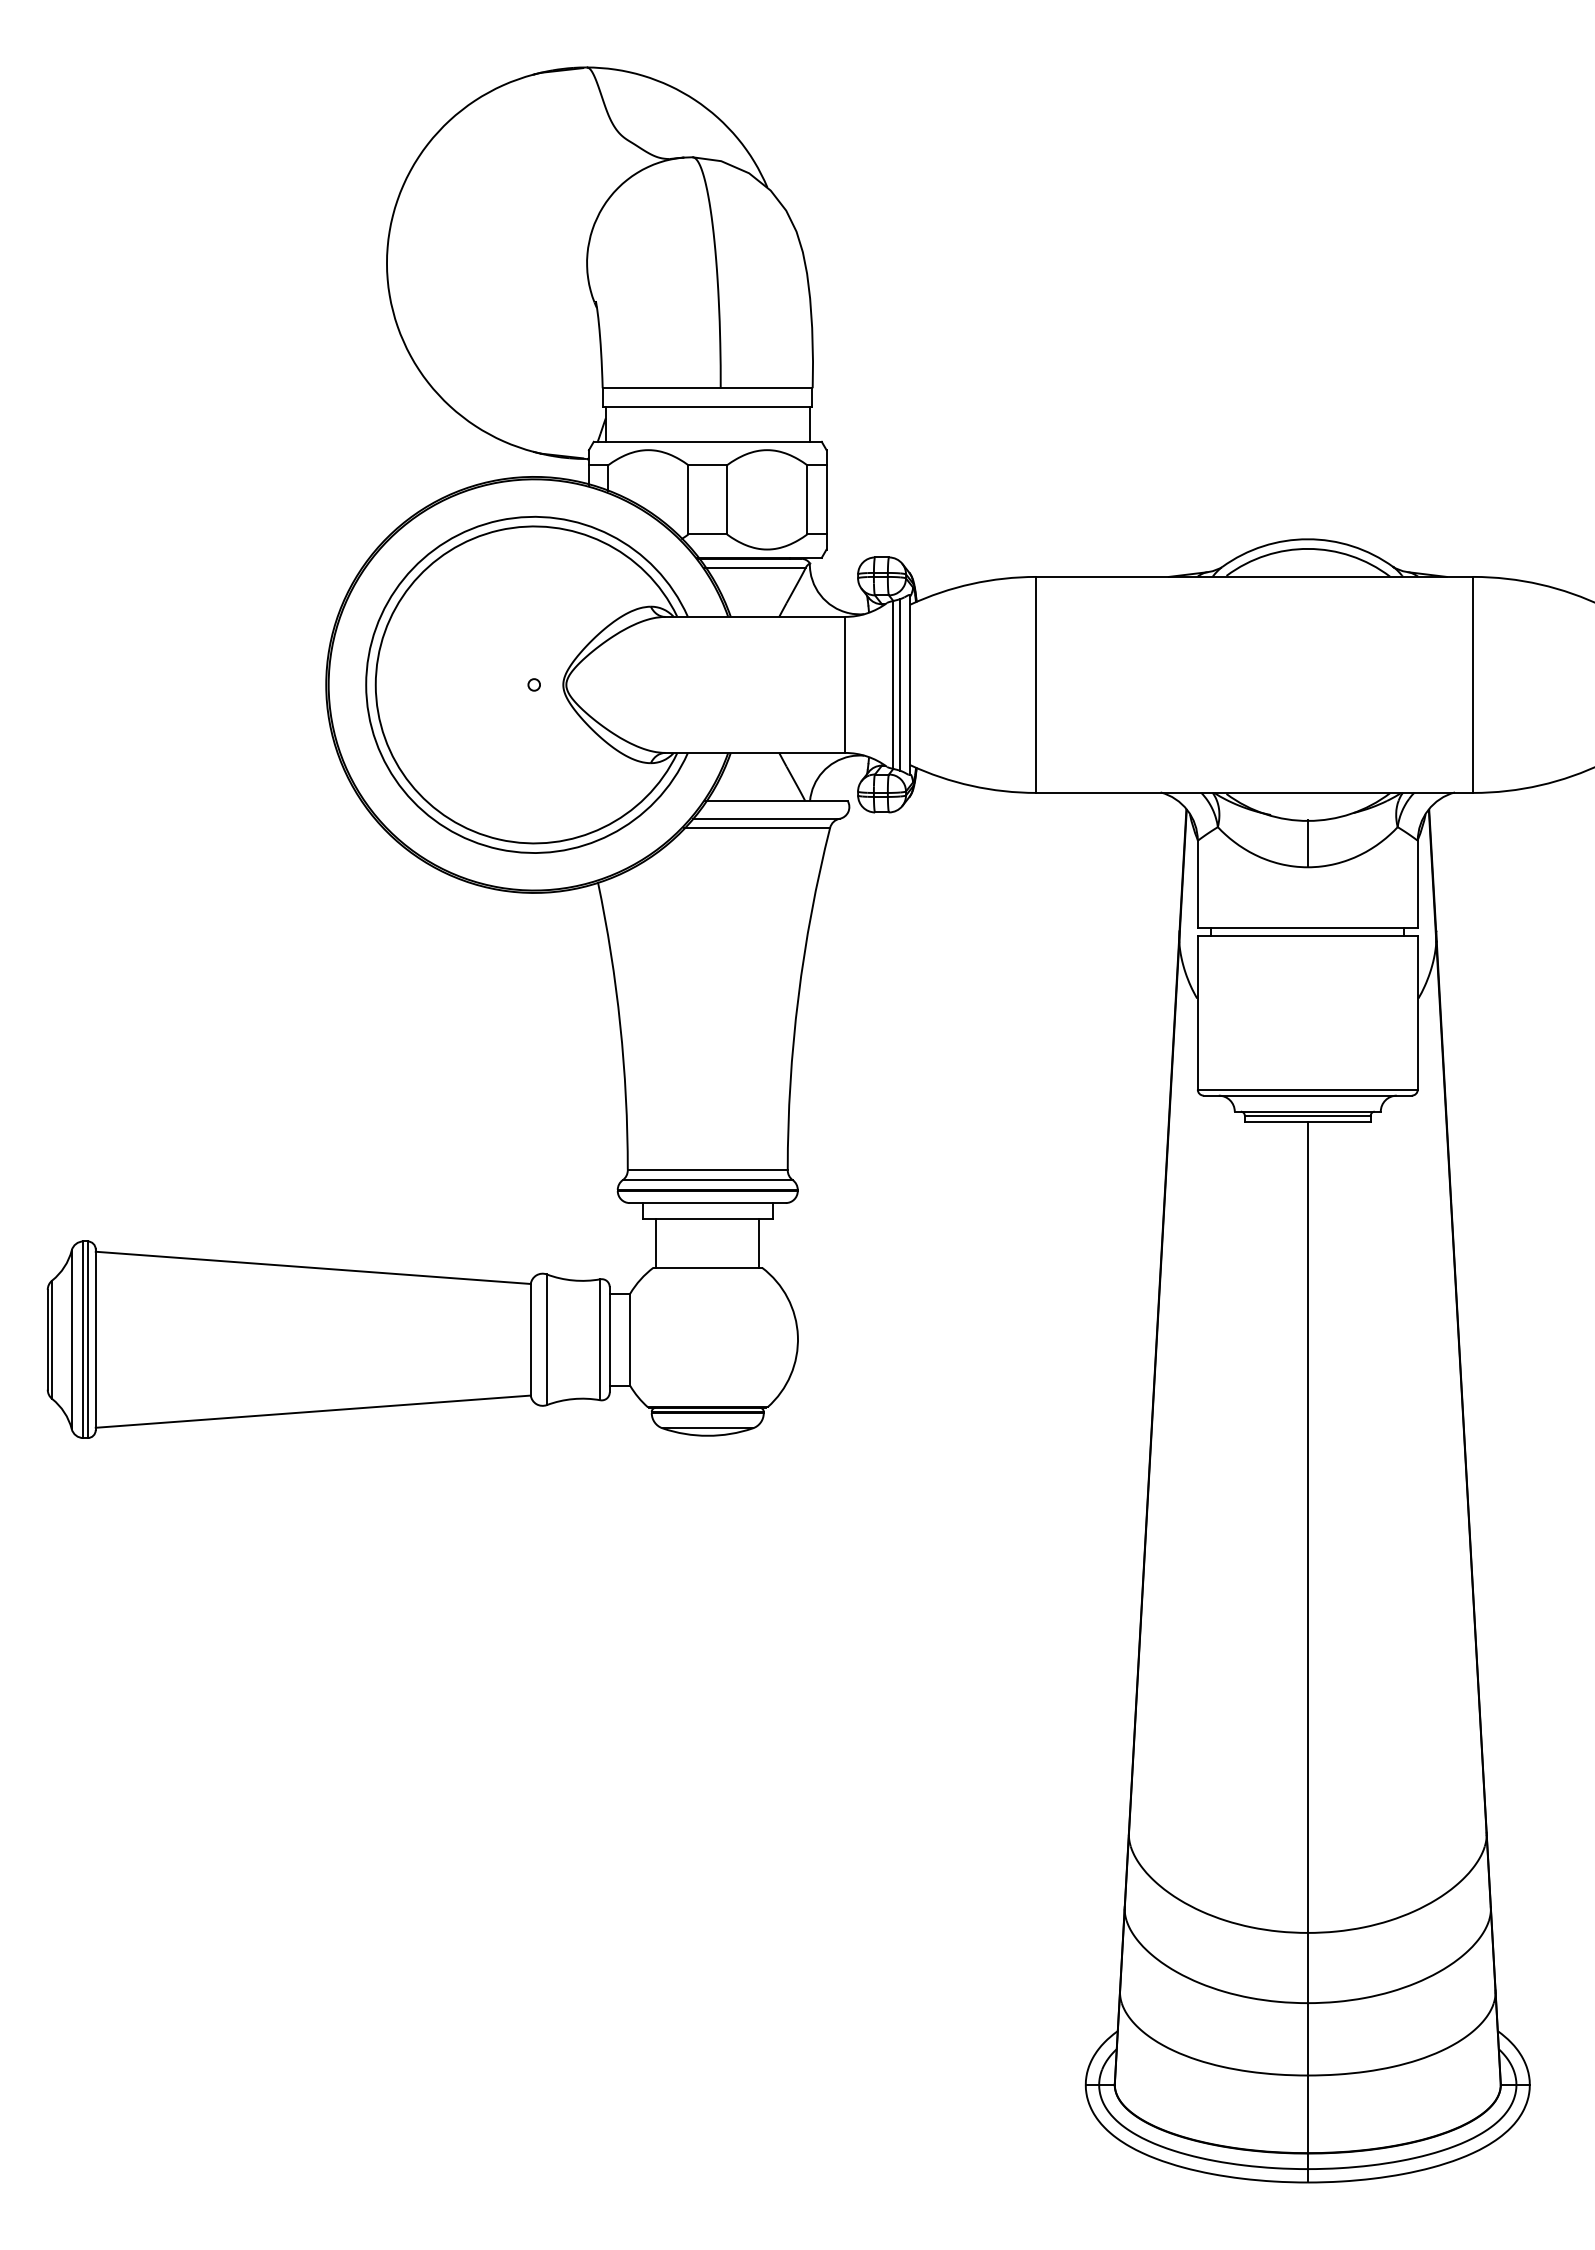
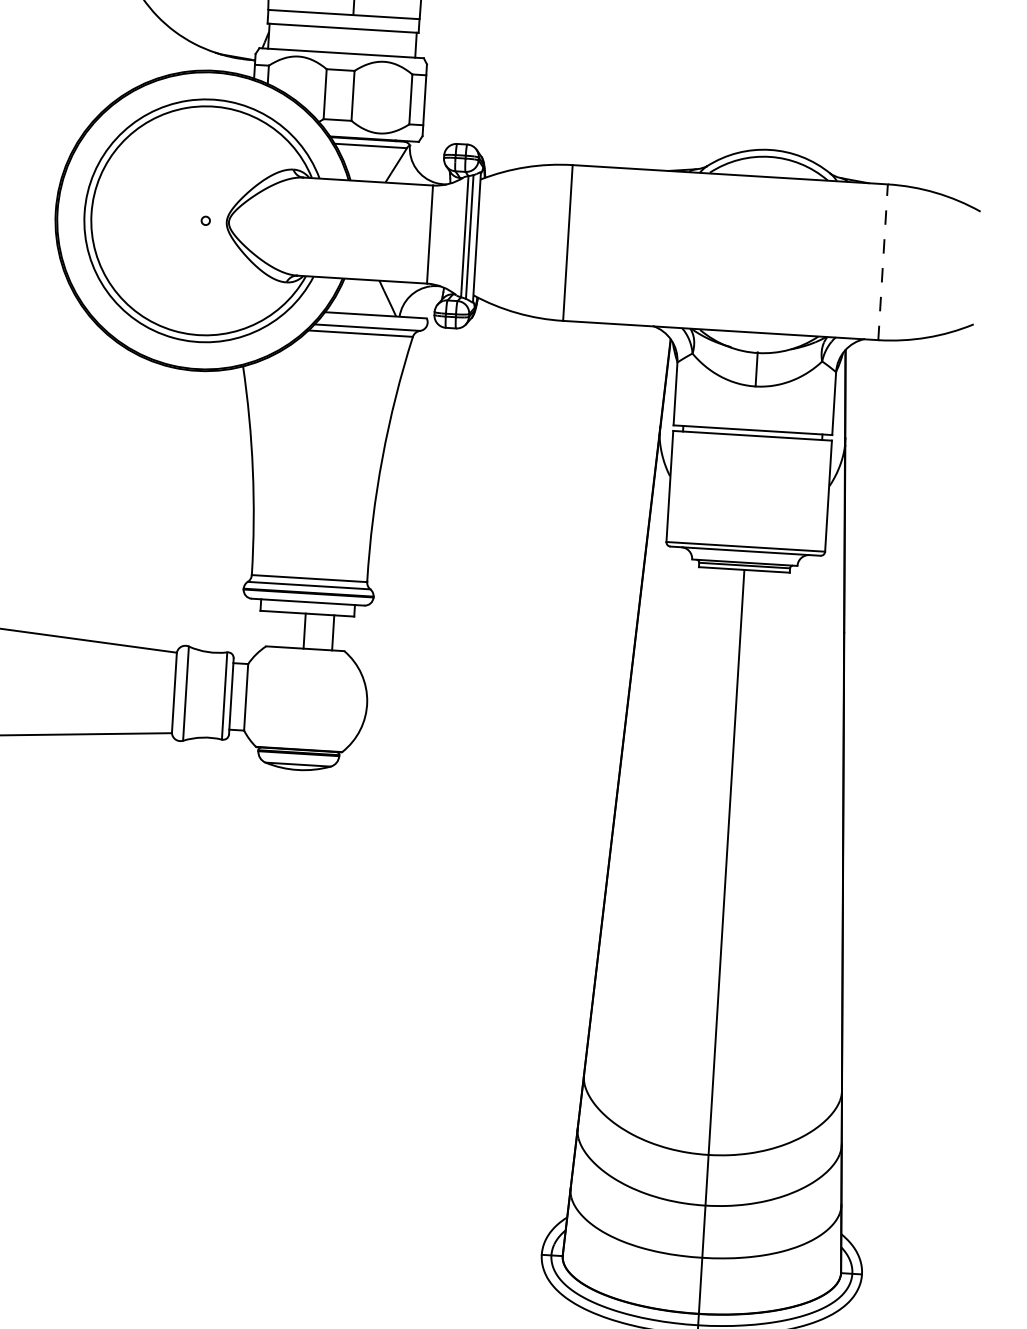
line: (1473, 684) -> (883, 261), solid -> dashed
line: (656, 1243) -> (333, 632), moved
line: (759, 1243) -> (304, 631), moved

